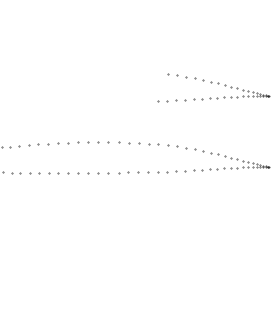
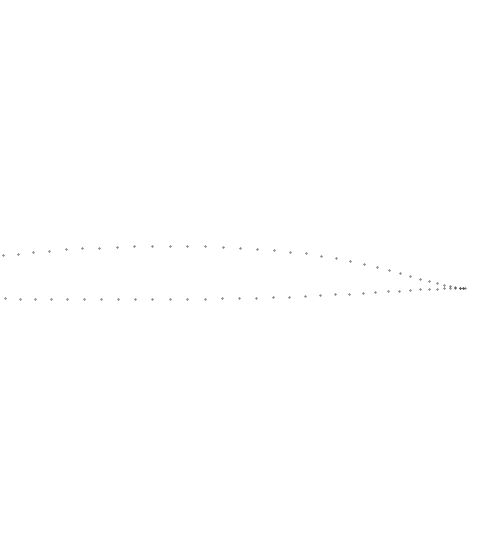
part: (213, 87) -> (369, 151), removed

